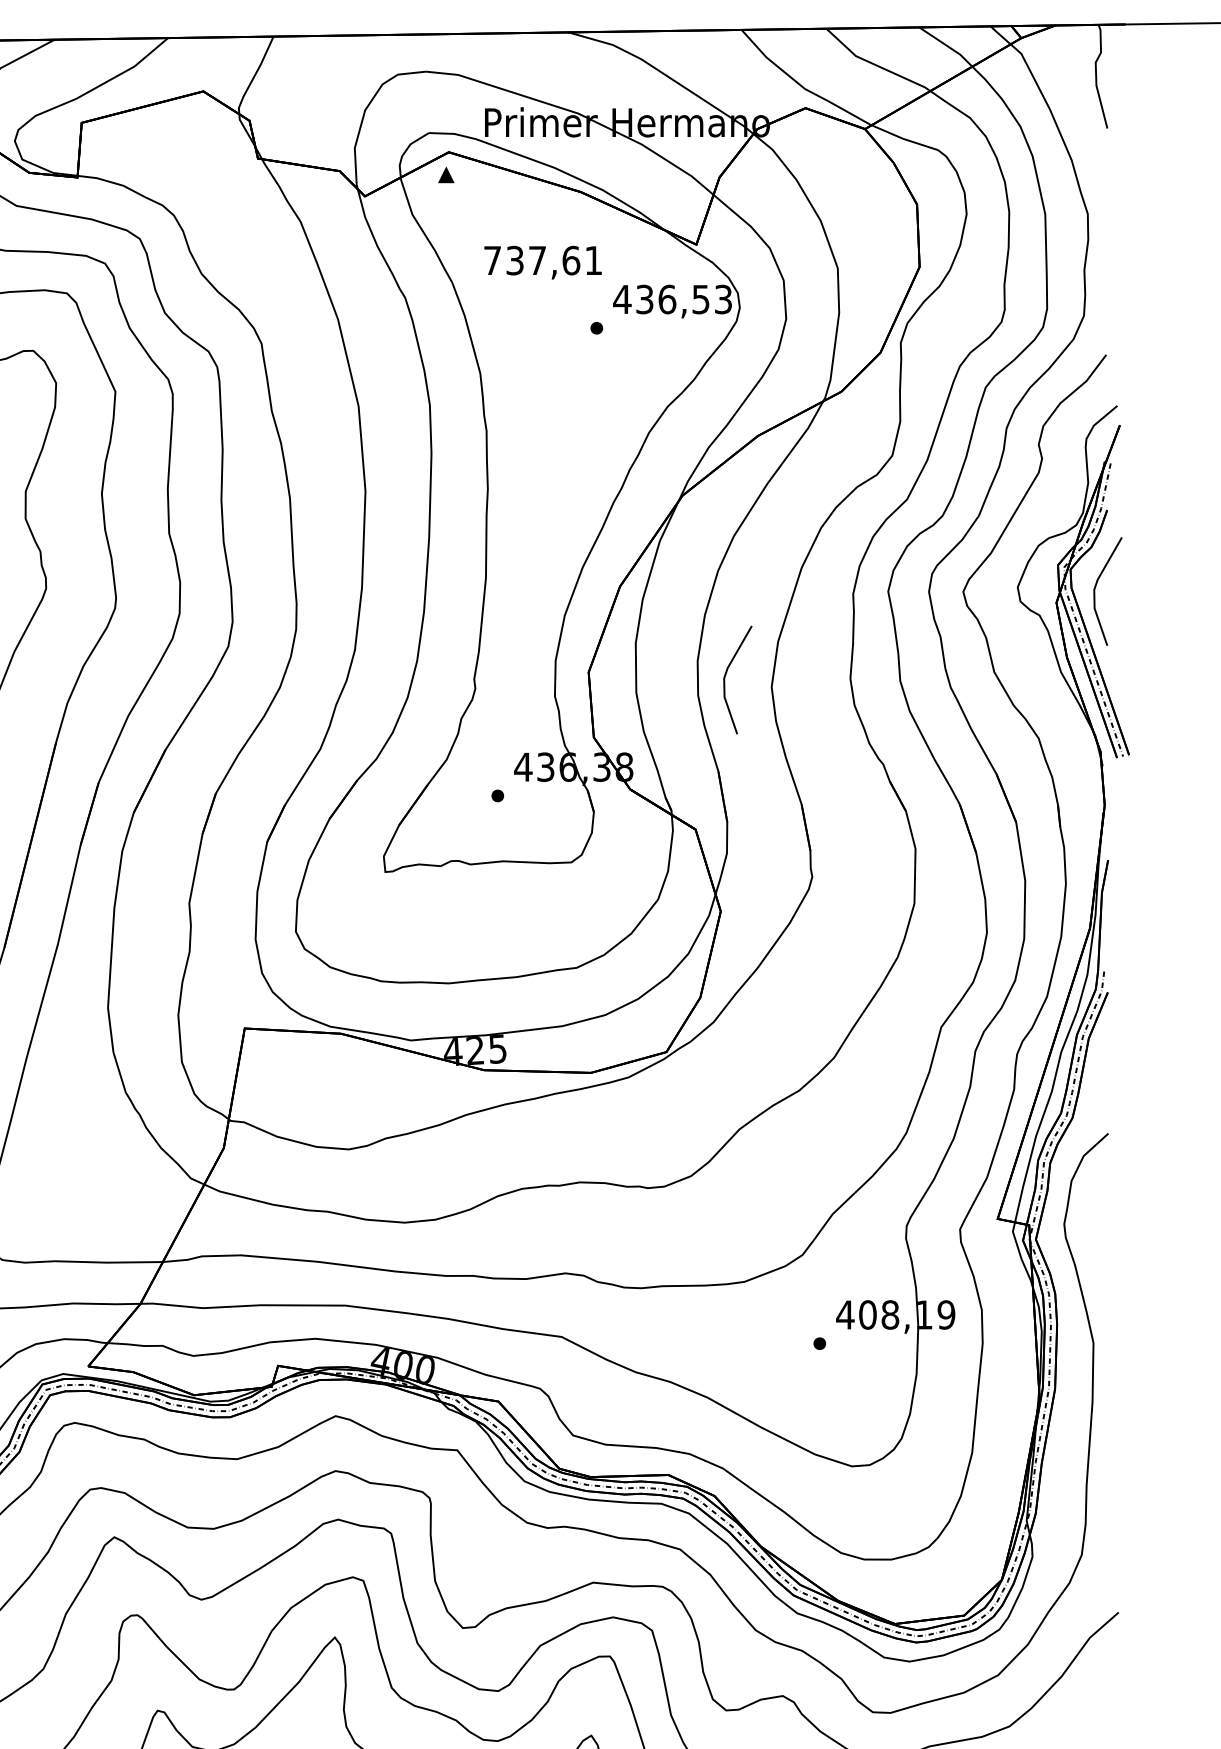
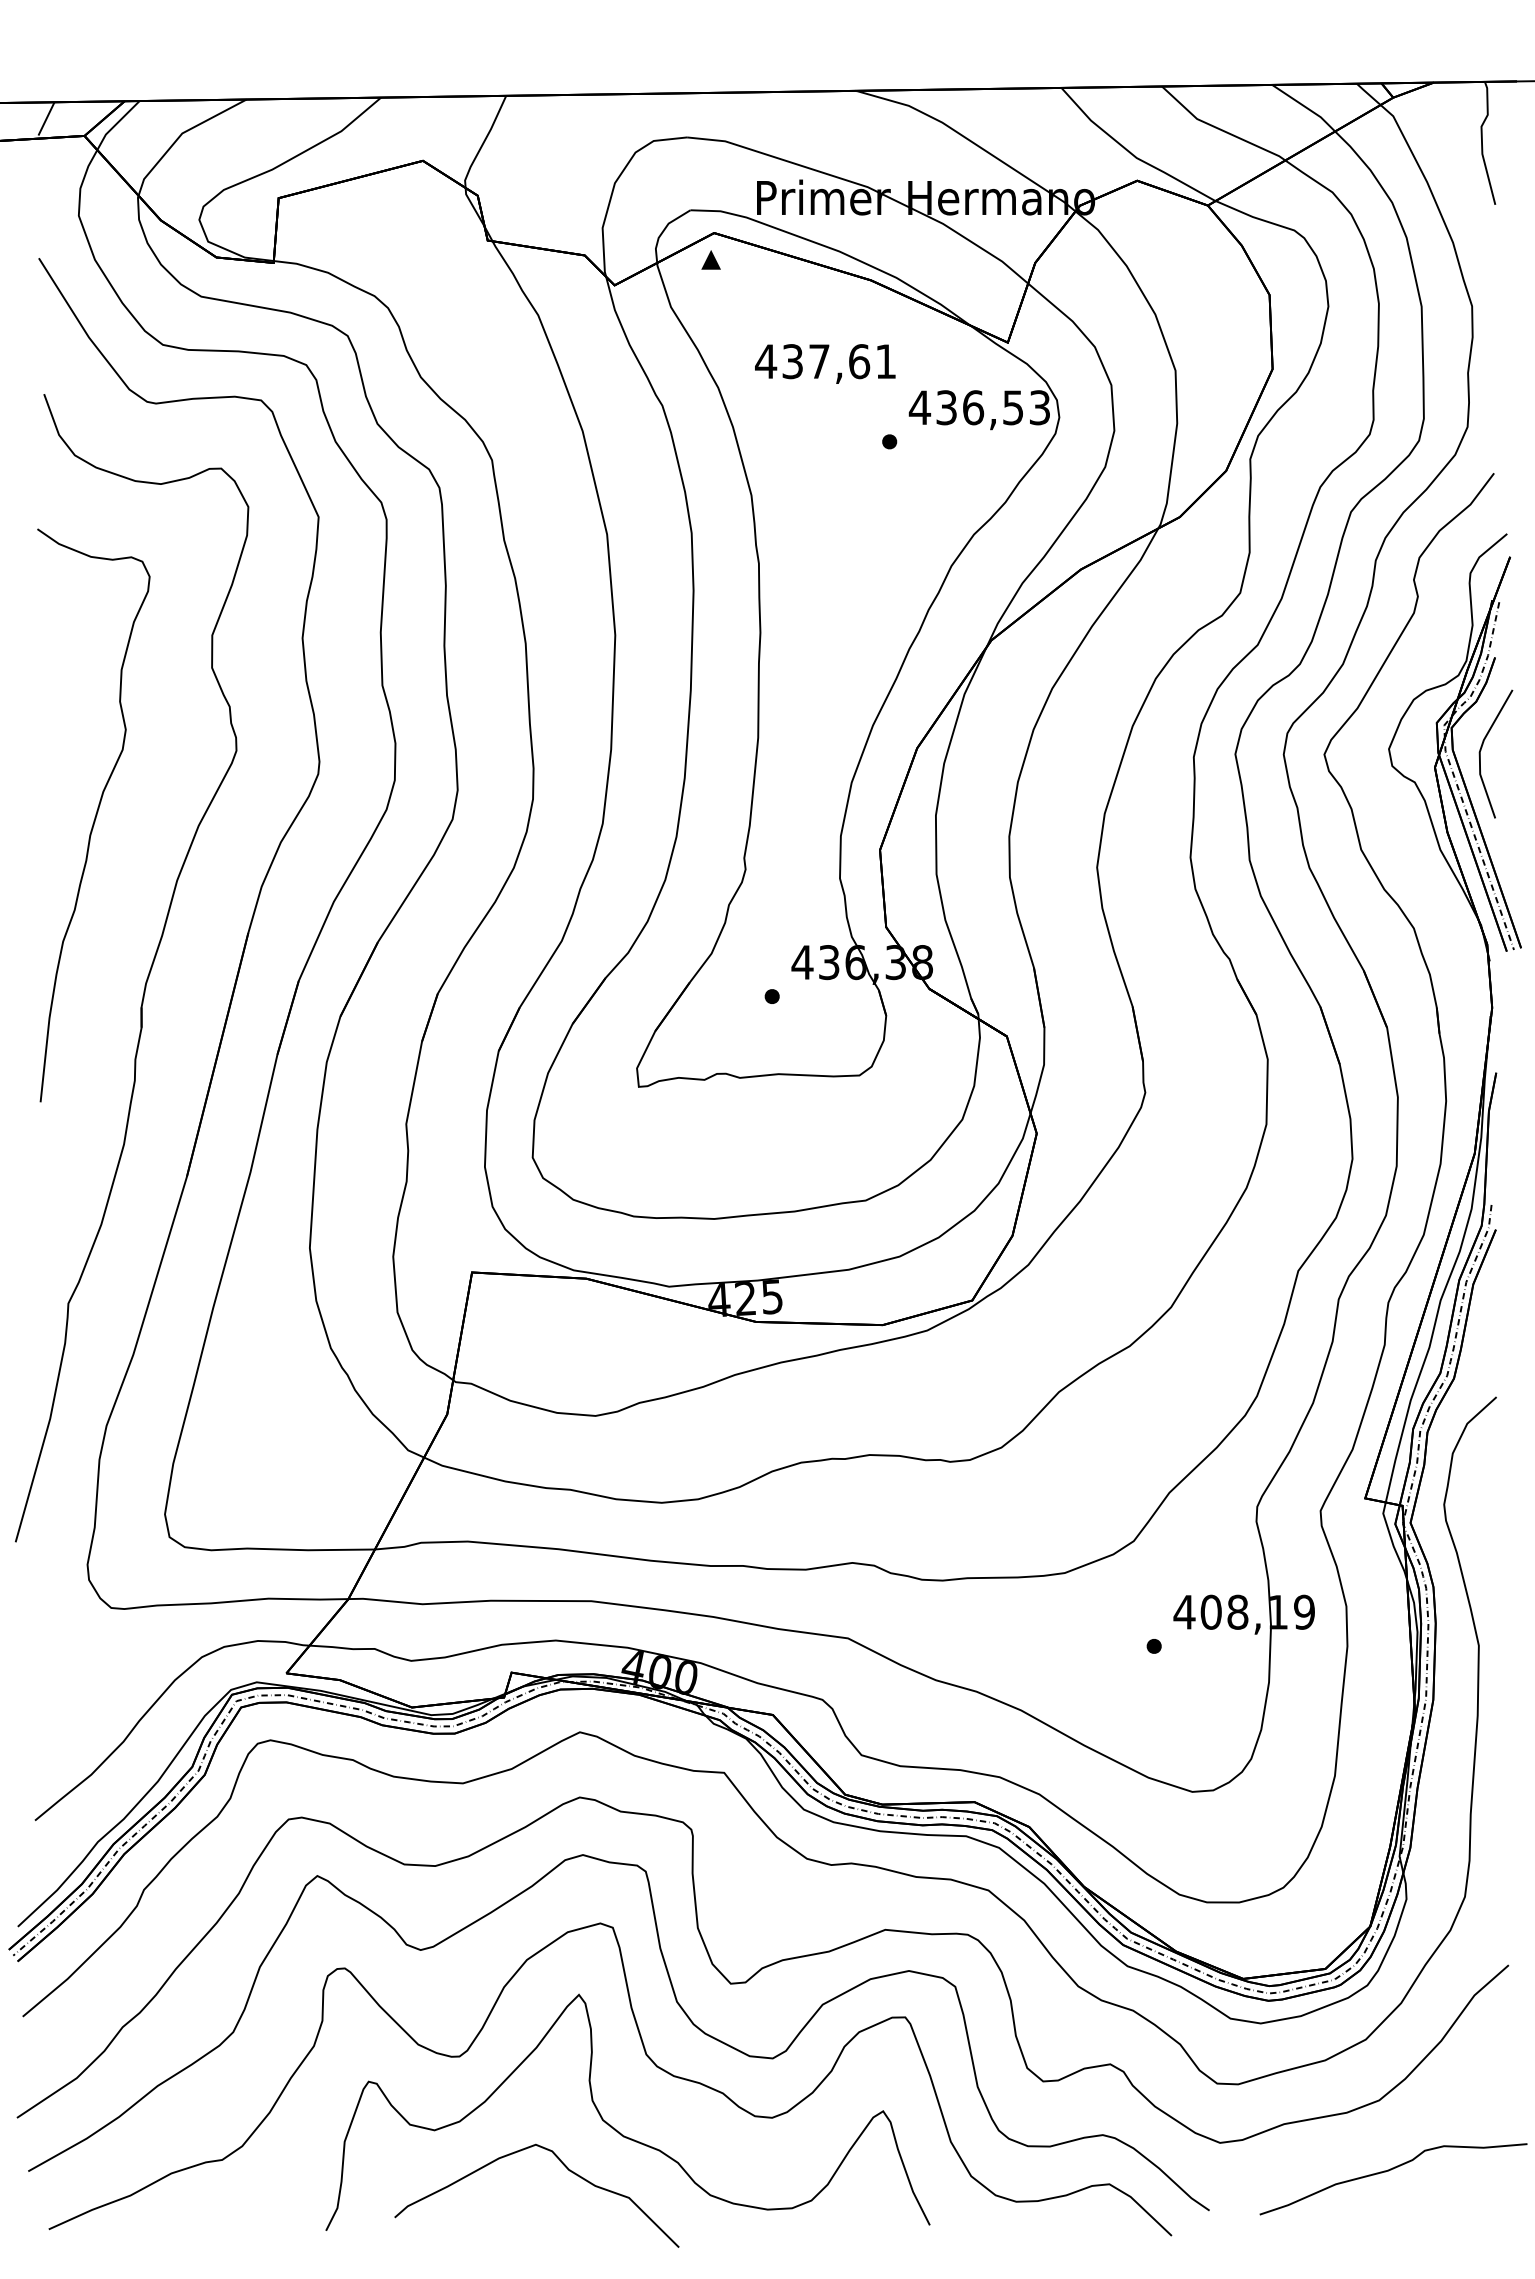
text: (492, 260) -> (766, 361), 737,61 -> 437,61
line: (726, 674) -> (1043, 852), removed

